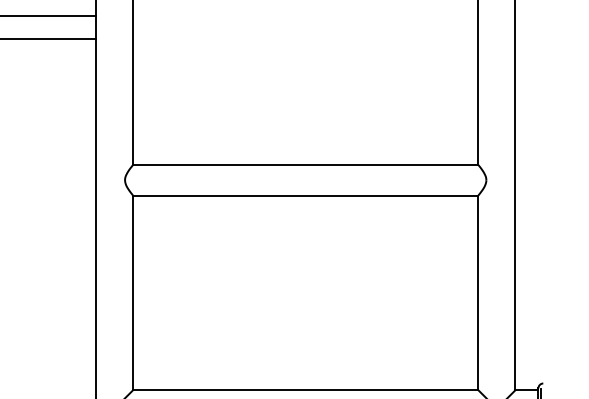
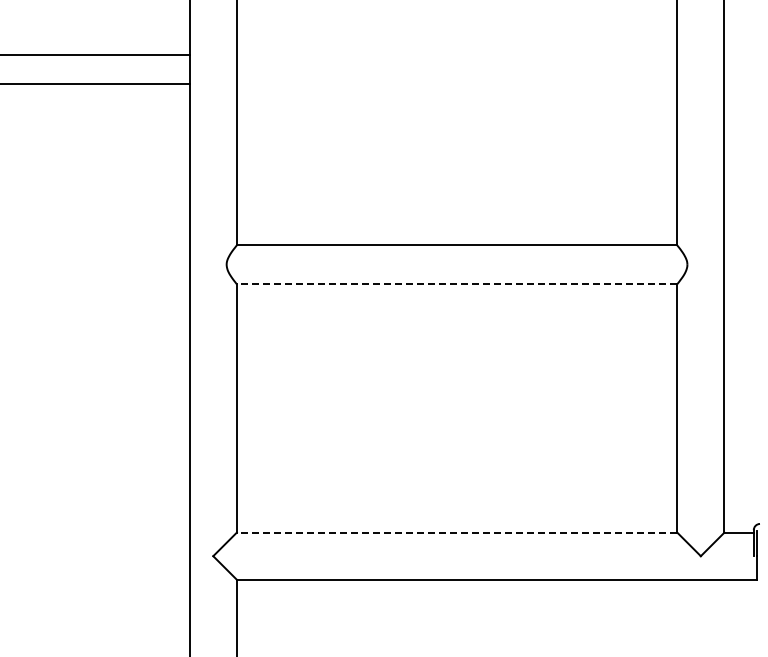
line: (305, 195) -> (456, 284), solid -> dashed
line: (305, 390) -> (456, 532), solid -> dashed

